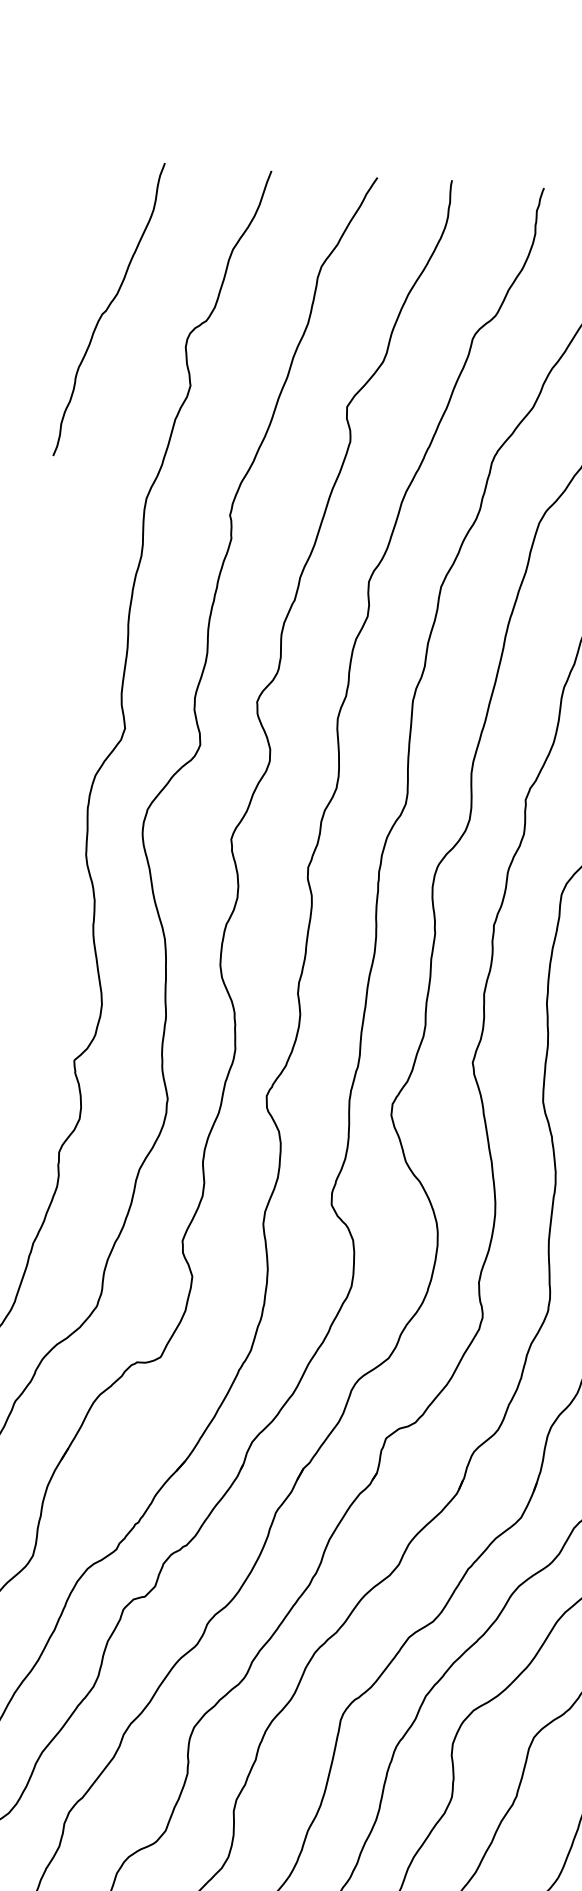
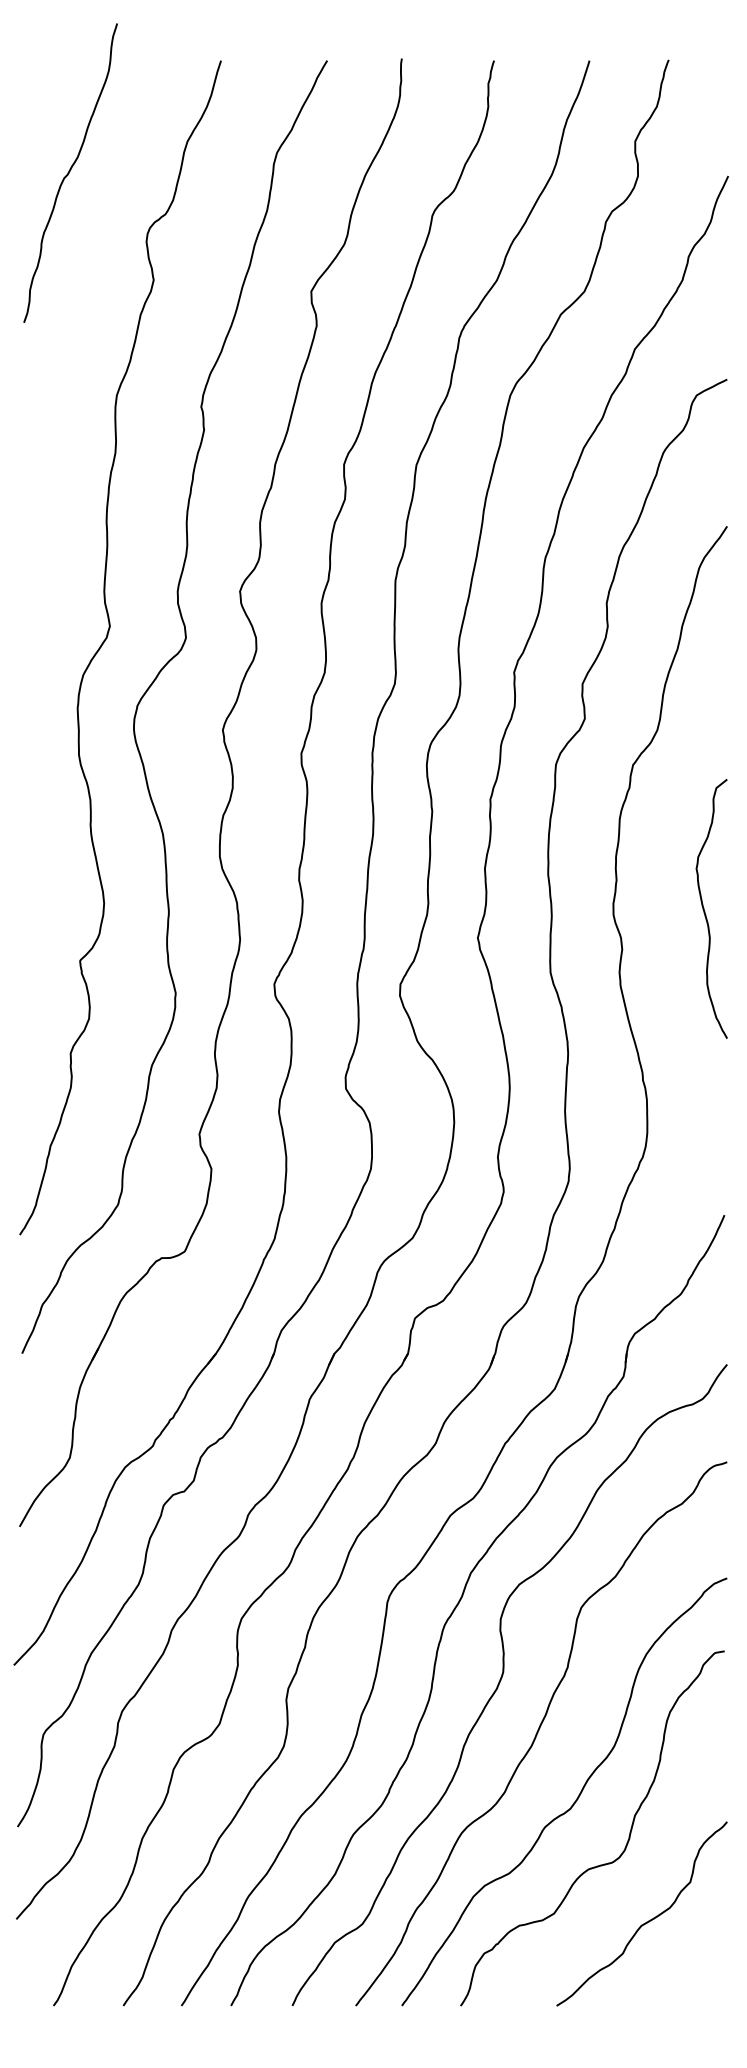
curve: (109, 307) -> (70, 171), moved

